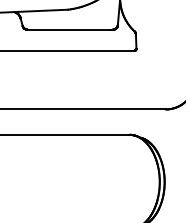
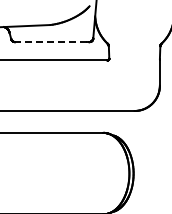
line: (68, 29) -> (50, 42), solid -> dashed

